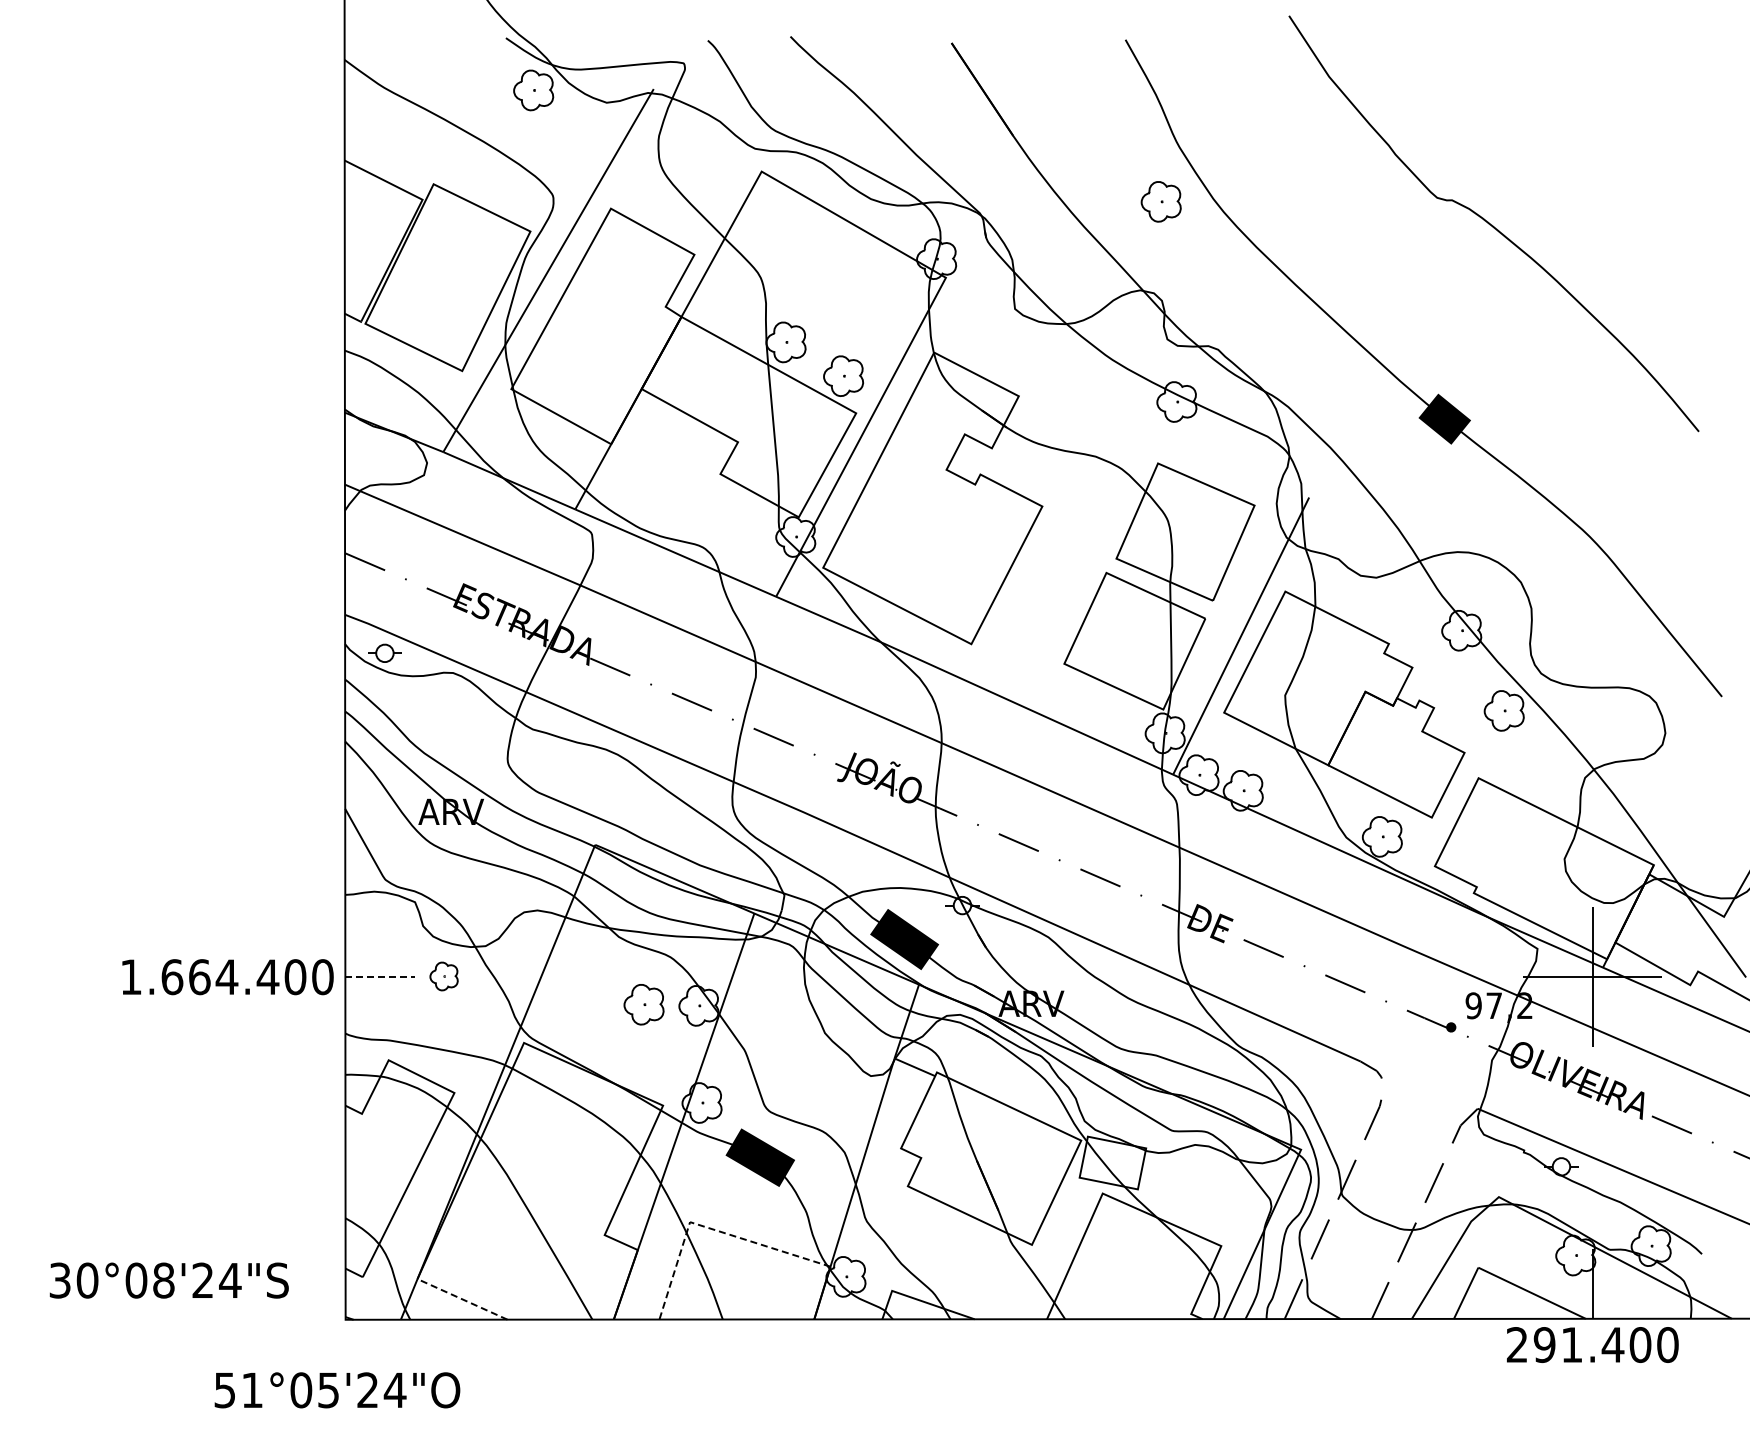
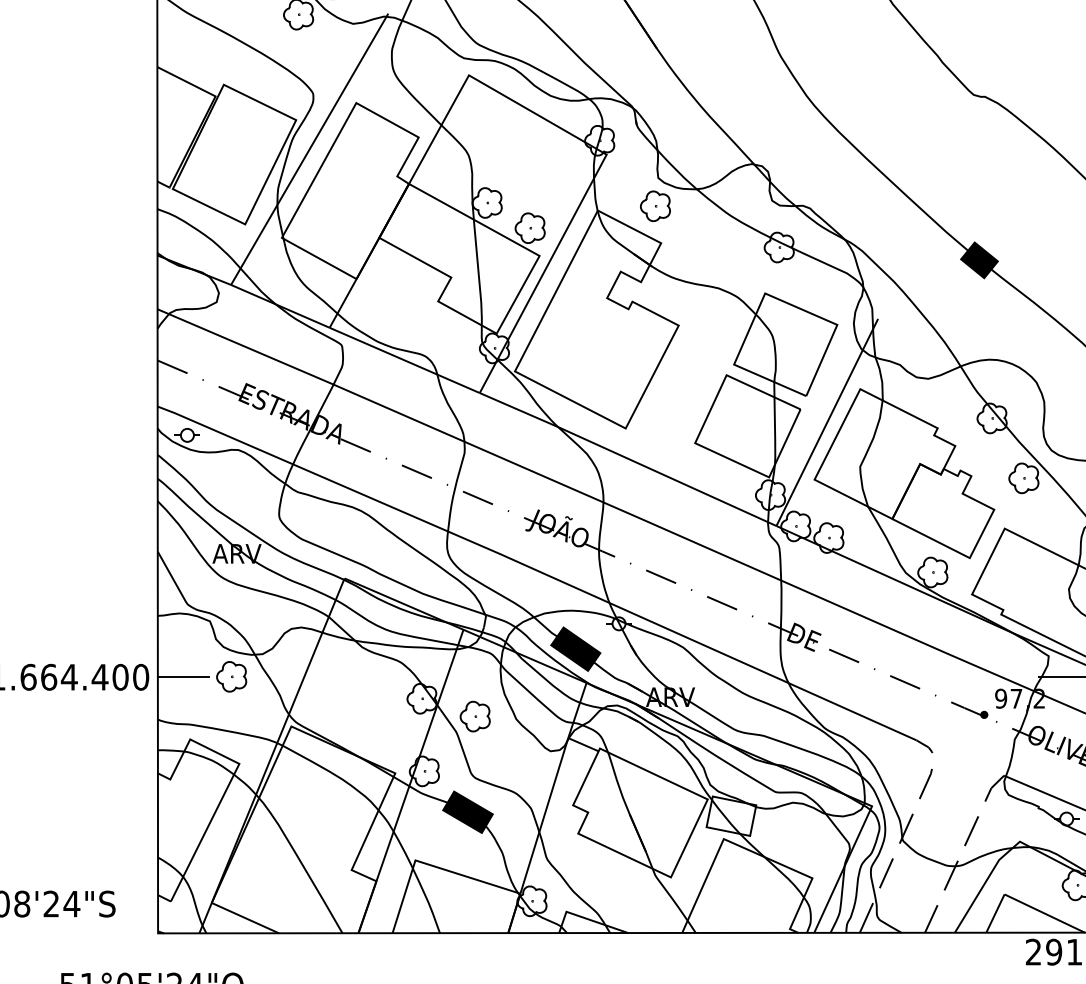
part: (1160, 201) -> (654, 206), moved
part: (443, 976) -> (231, 676), size x1.43
line: (380, 977) -> (184, 677), dashed -> solid
part: (643, 1004) -> (474, 716), moved
line: (710, 1228) -> (430, 865), dashed -> solid
line: (462, 1299) -> (245, 918), dashed -> solid

